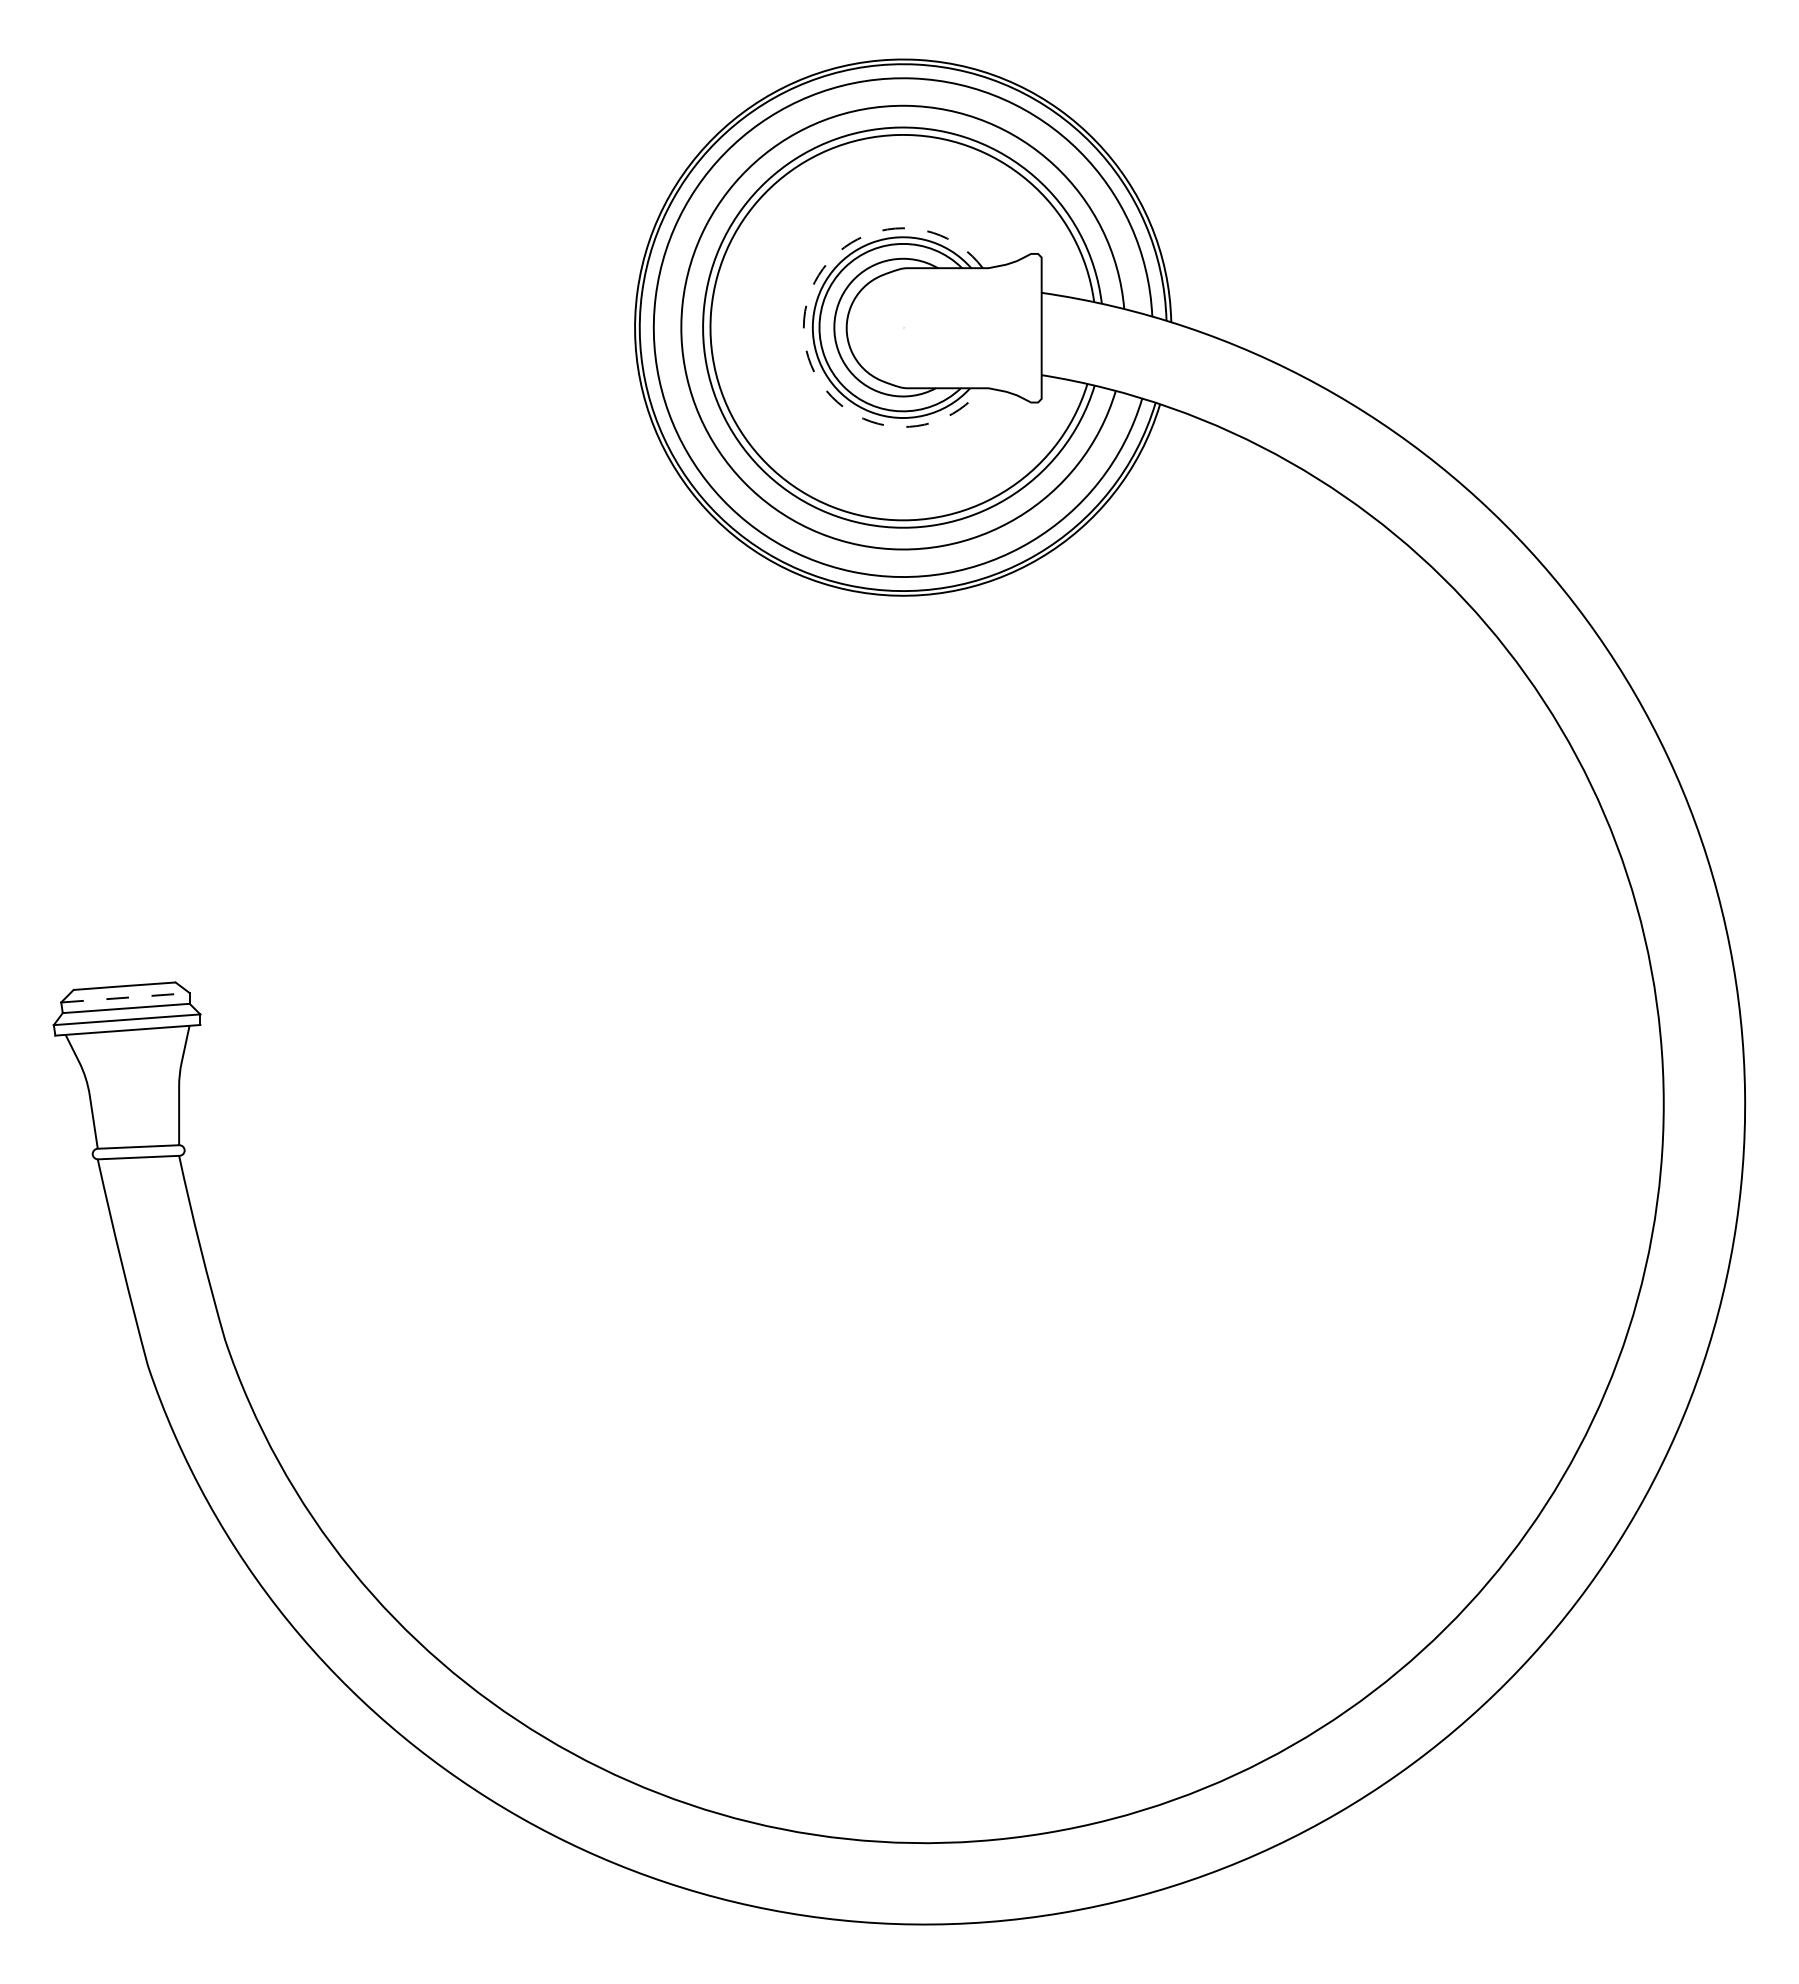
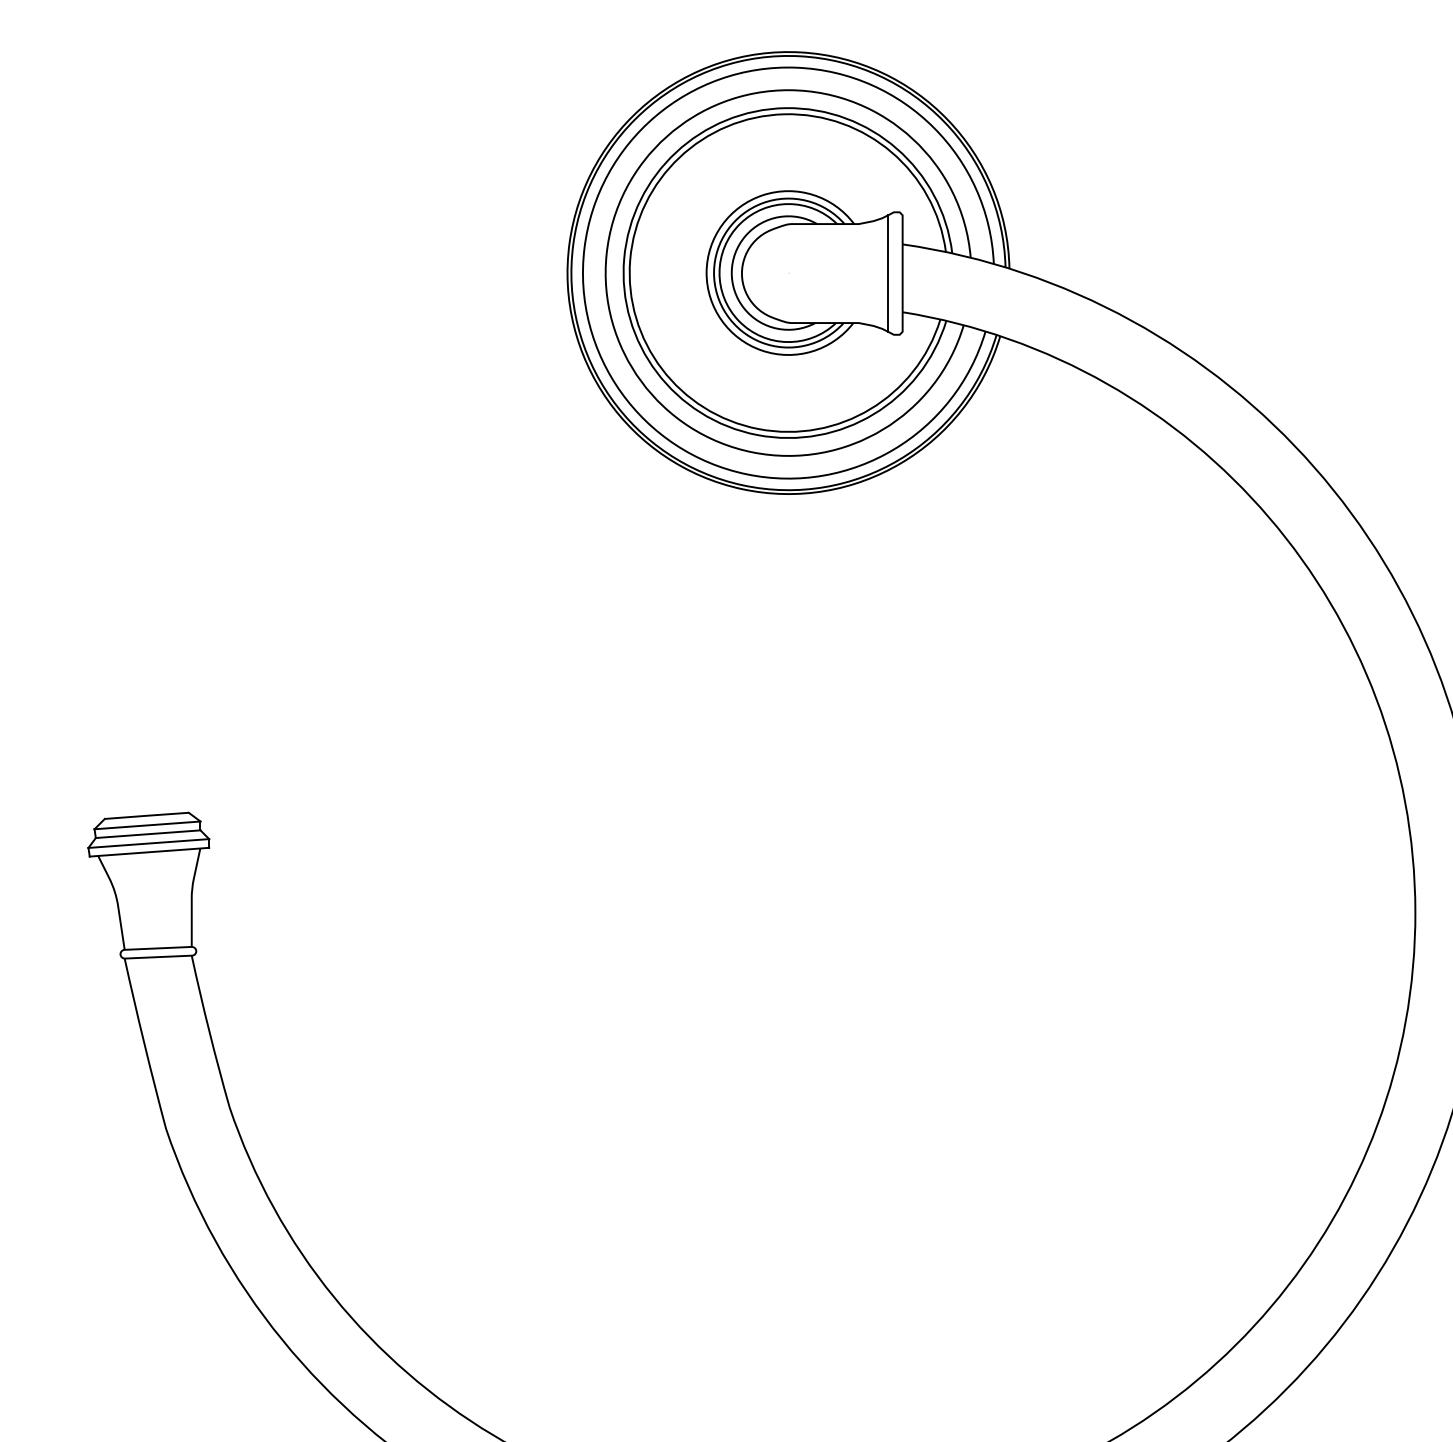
arc: (803, 326) -> (706, 272), dashed -> solid
line: (1024, 327) -> (888, 272), added
line: (125, 997) -> (147, 825), dashed -> solid

